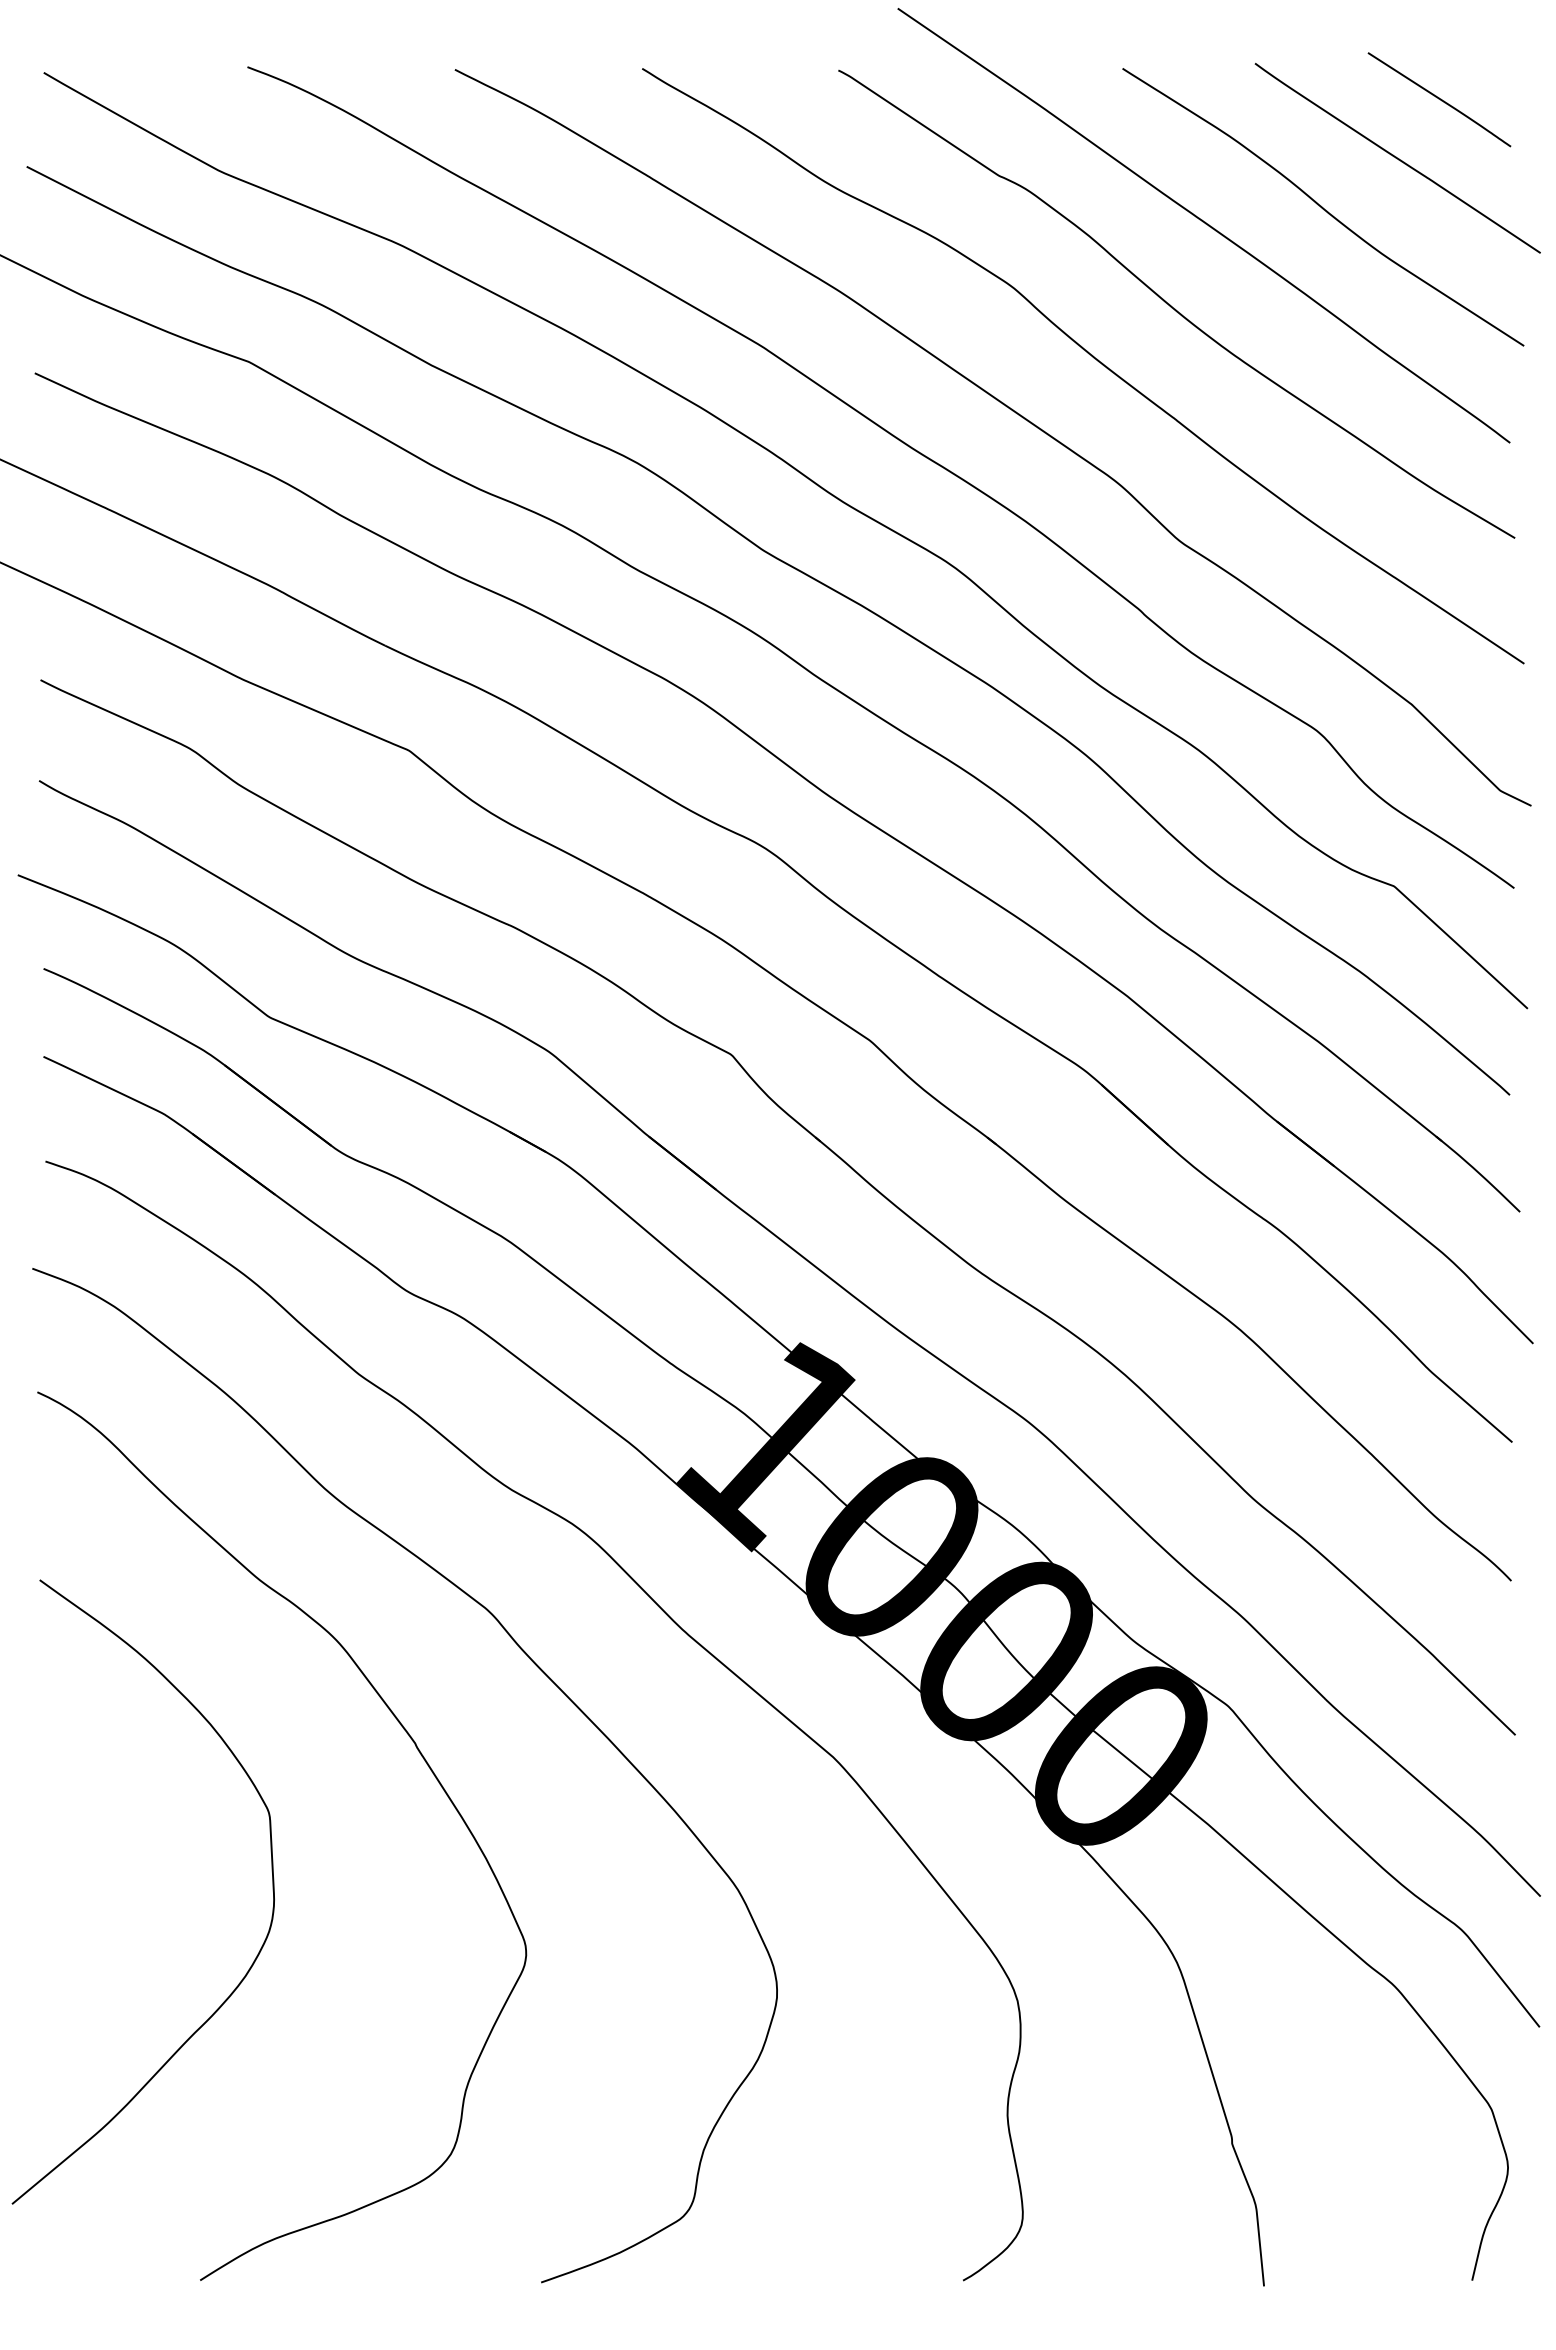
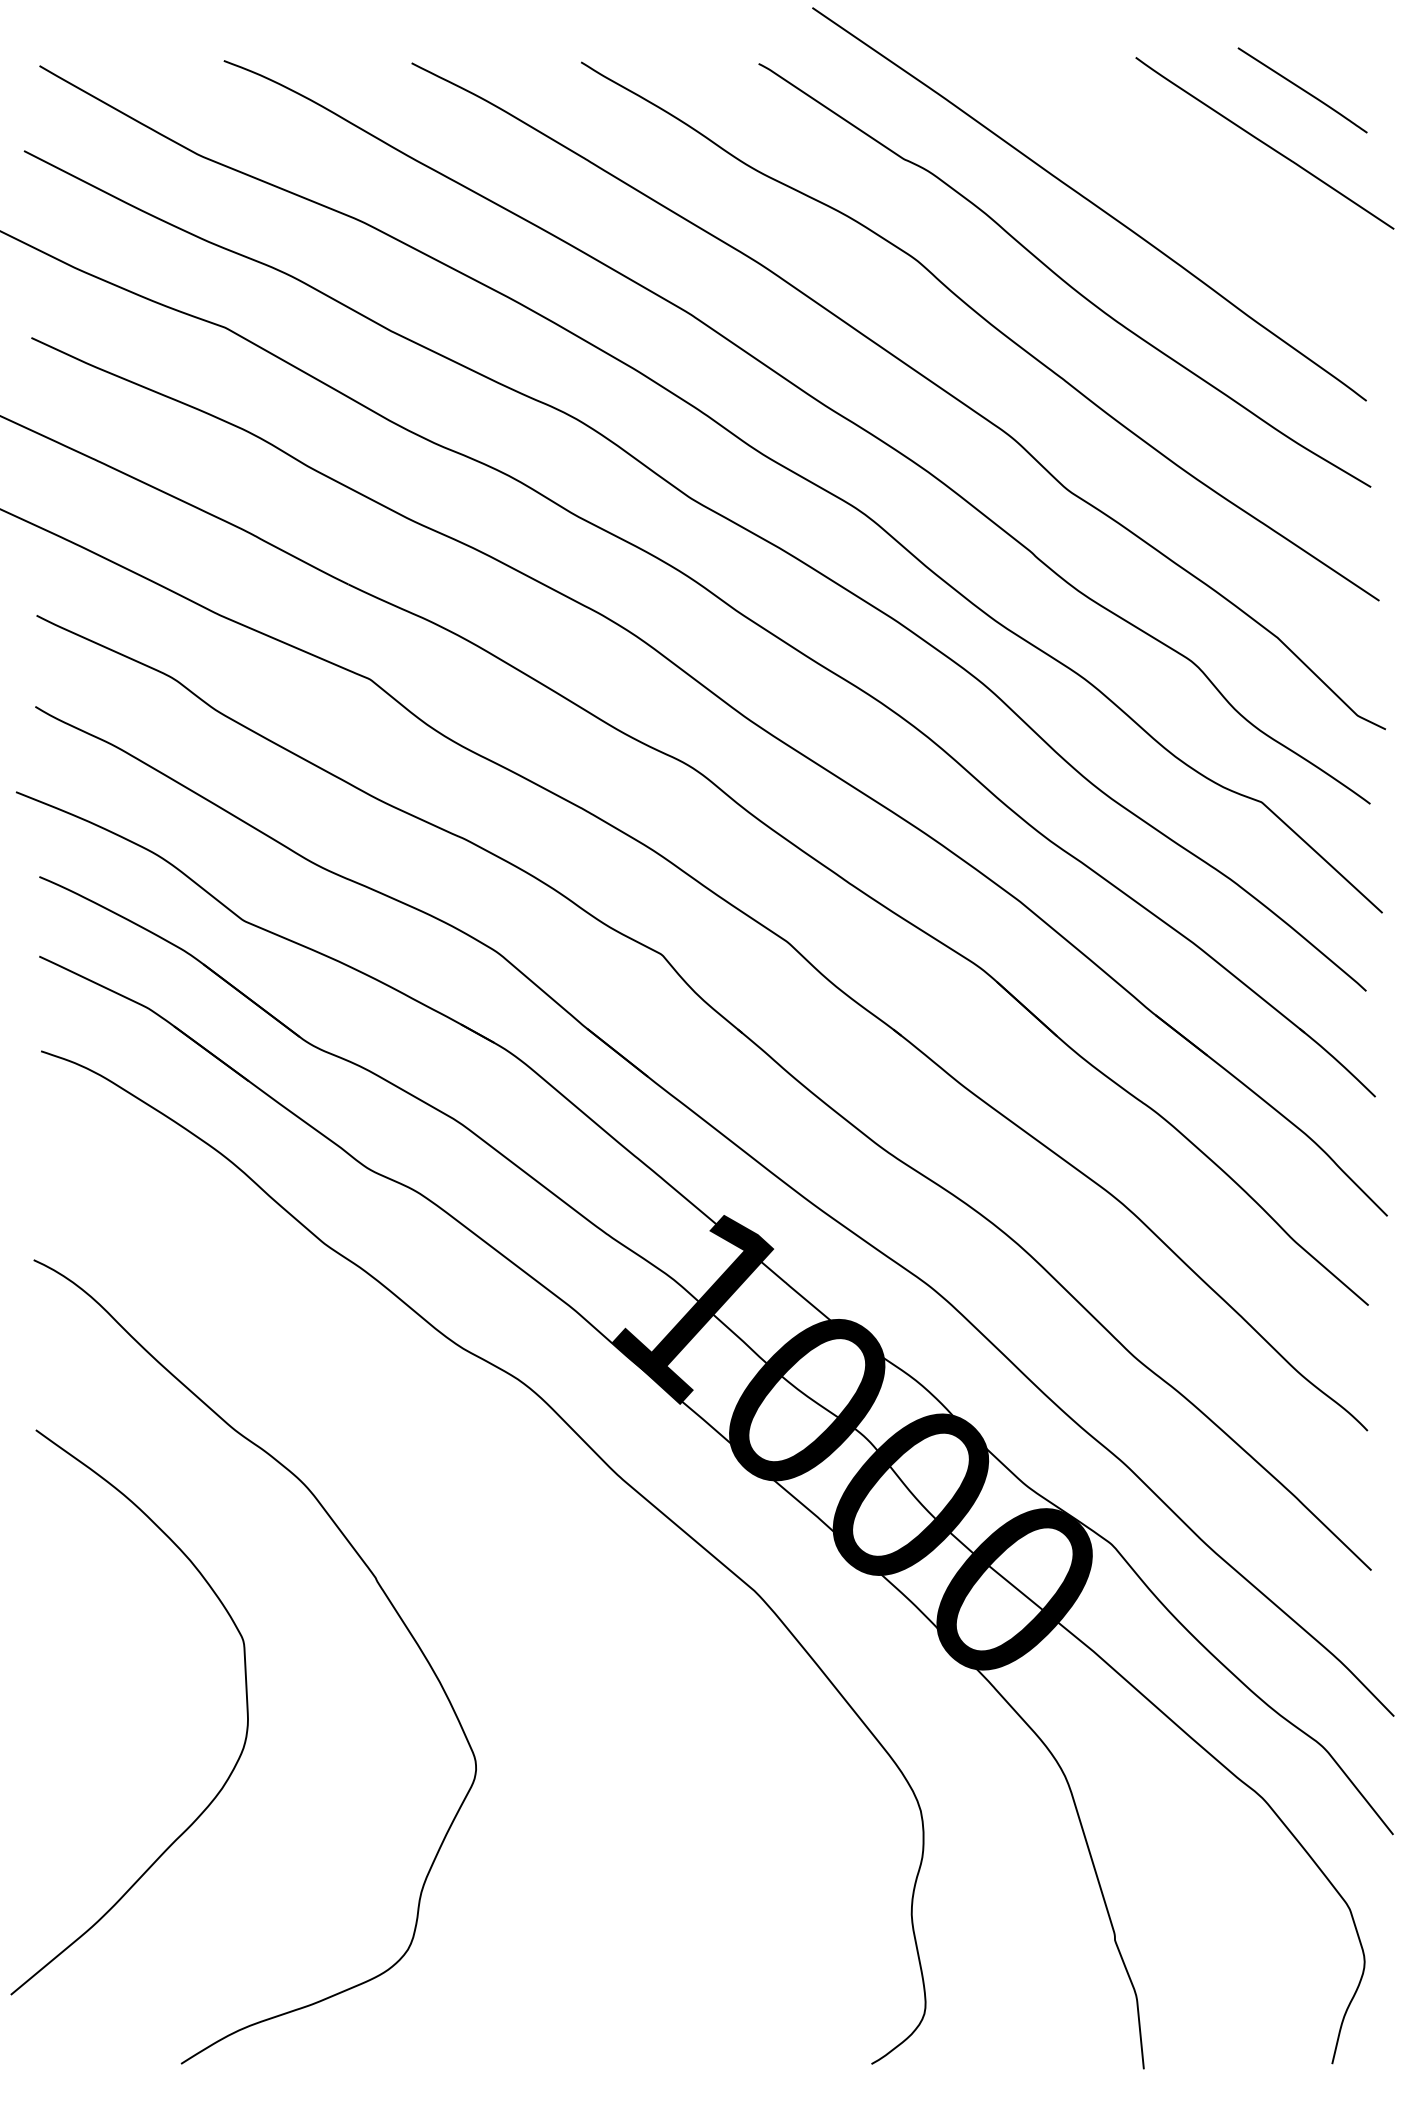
curve: (1323, 207) -> (1197, 187), removed
curve: (530, 1660) -> (480, 1502), removed

